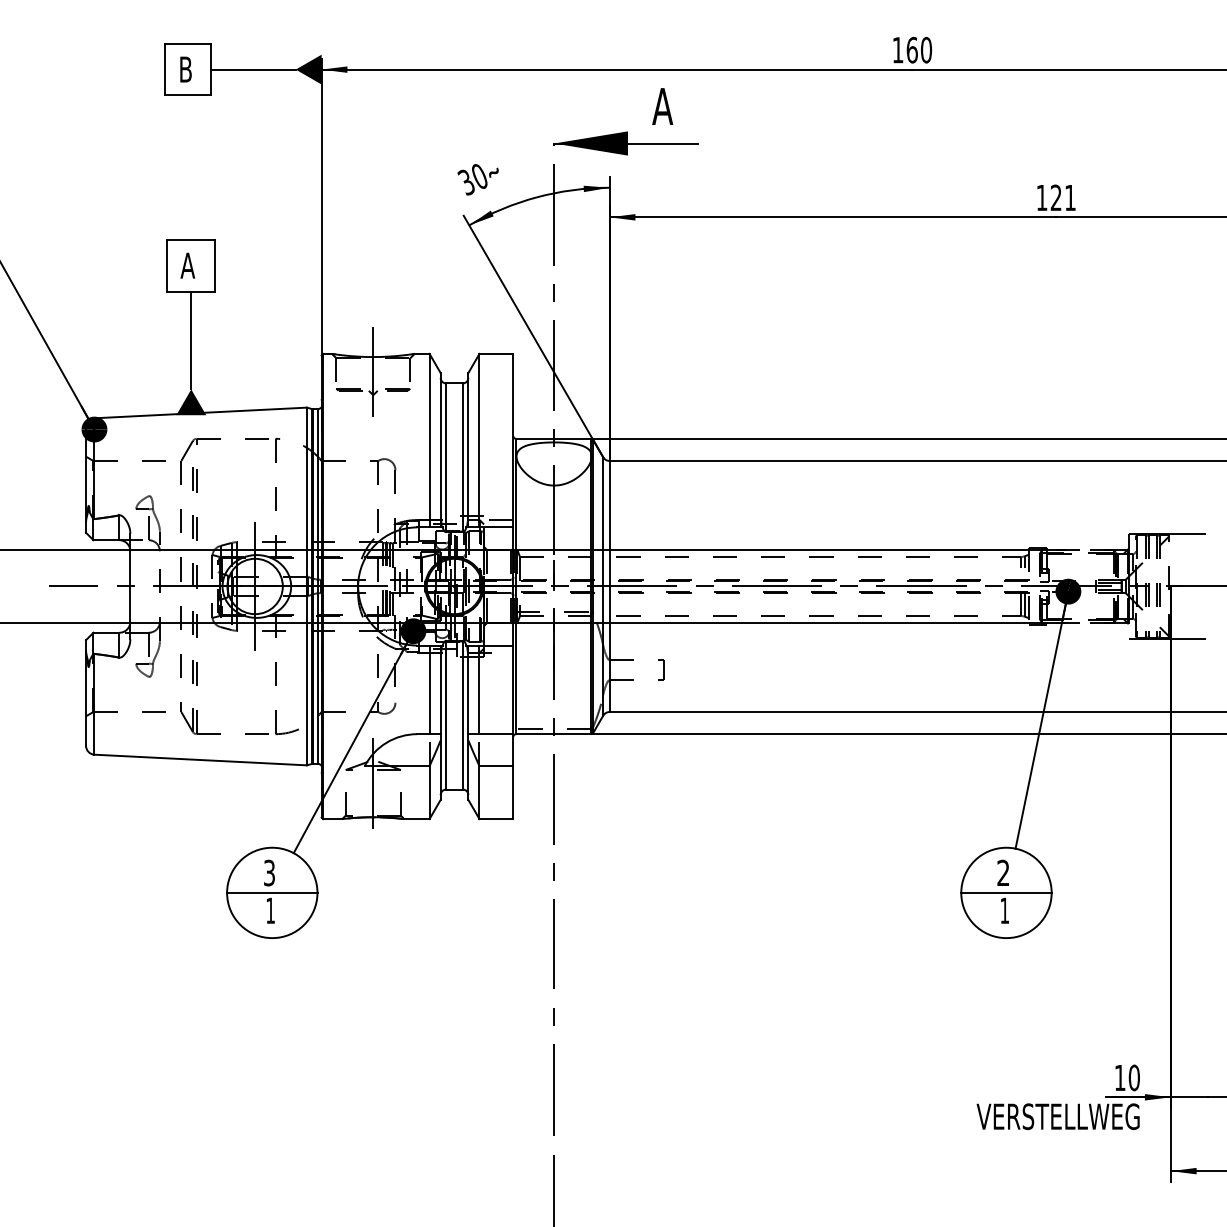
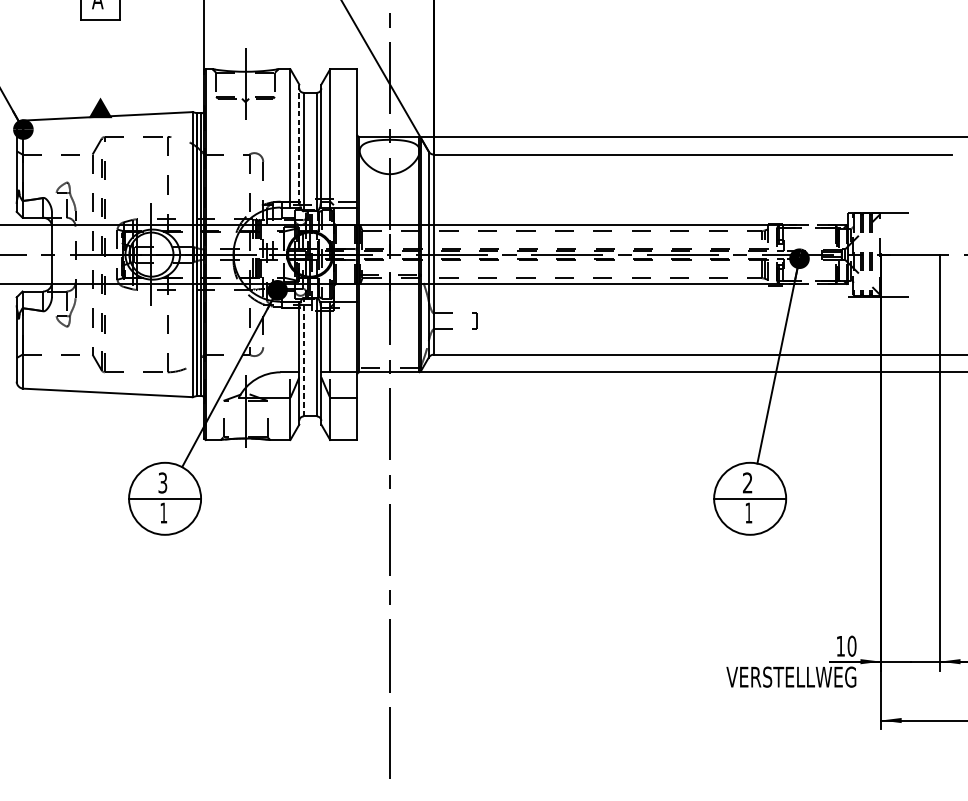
line: (191, 340) -> (100, 58), removed
line: (440, 450) -> (299, 146), solid -> dashed
line: (429, 689) -> (290, 336), removed
line: (446, 714) -> (303, 356), solid -> dashed

